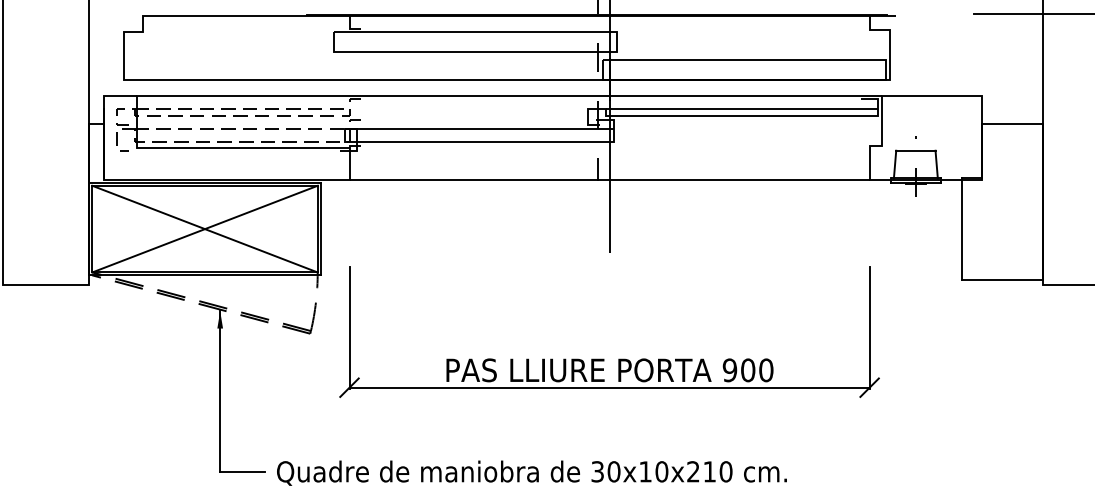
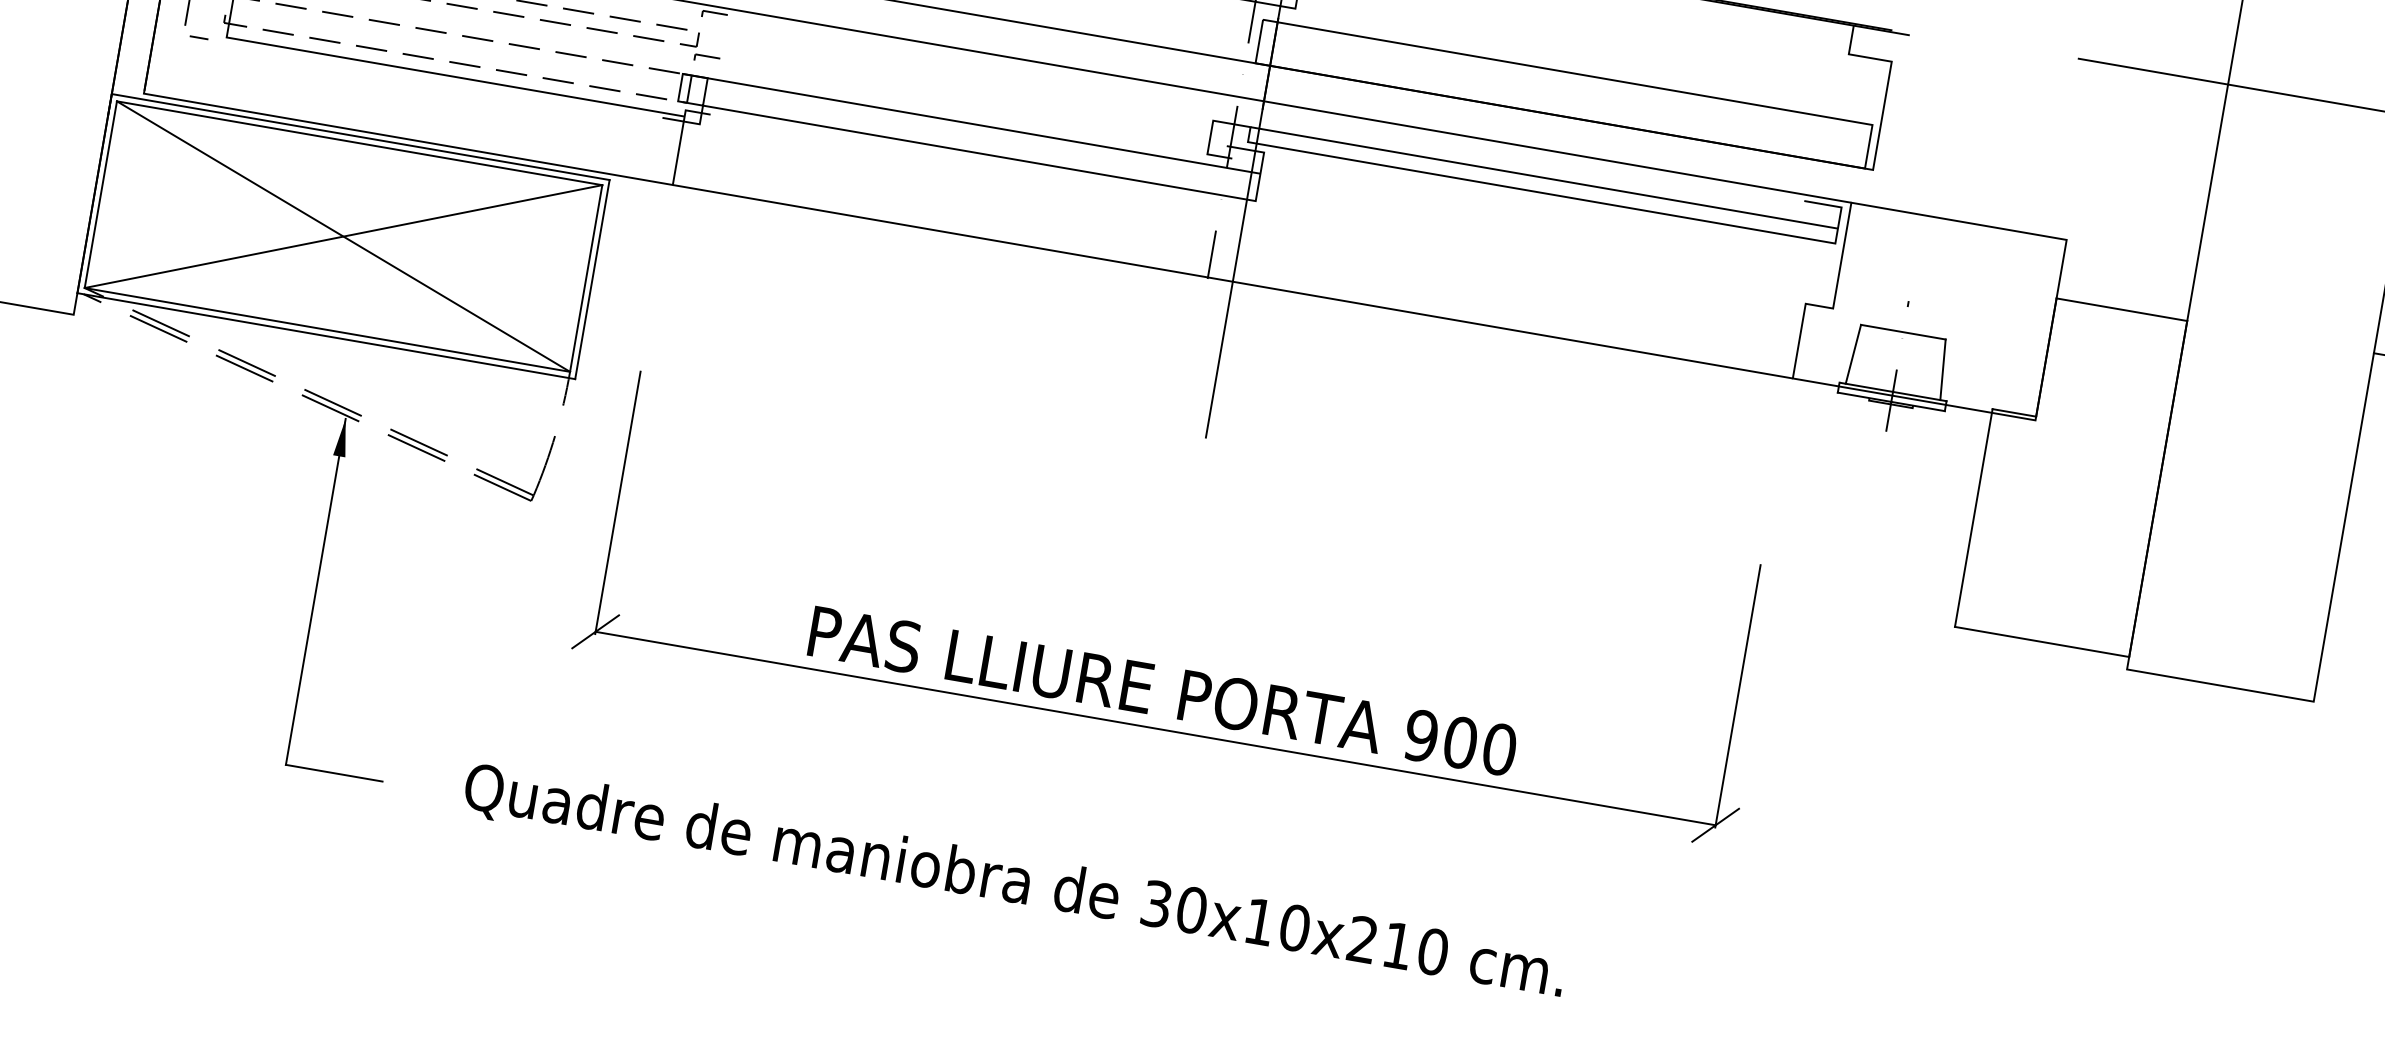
text: (531, 472) -> (1013, 880), moved

